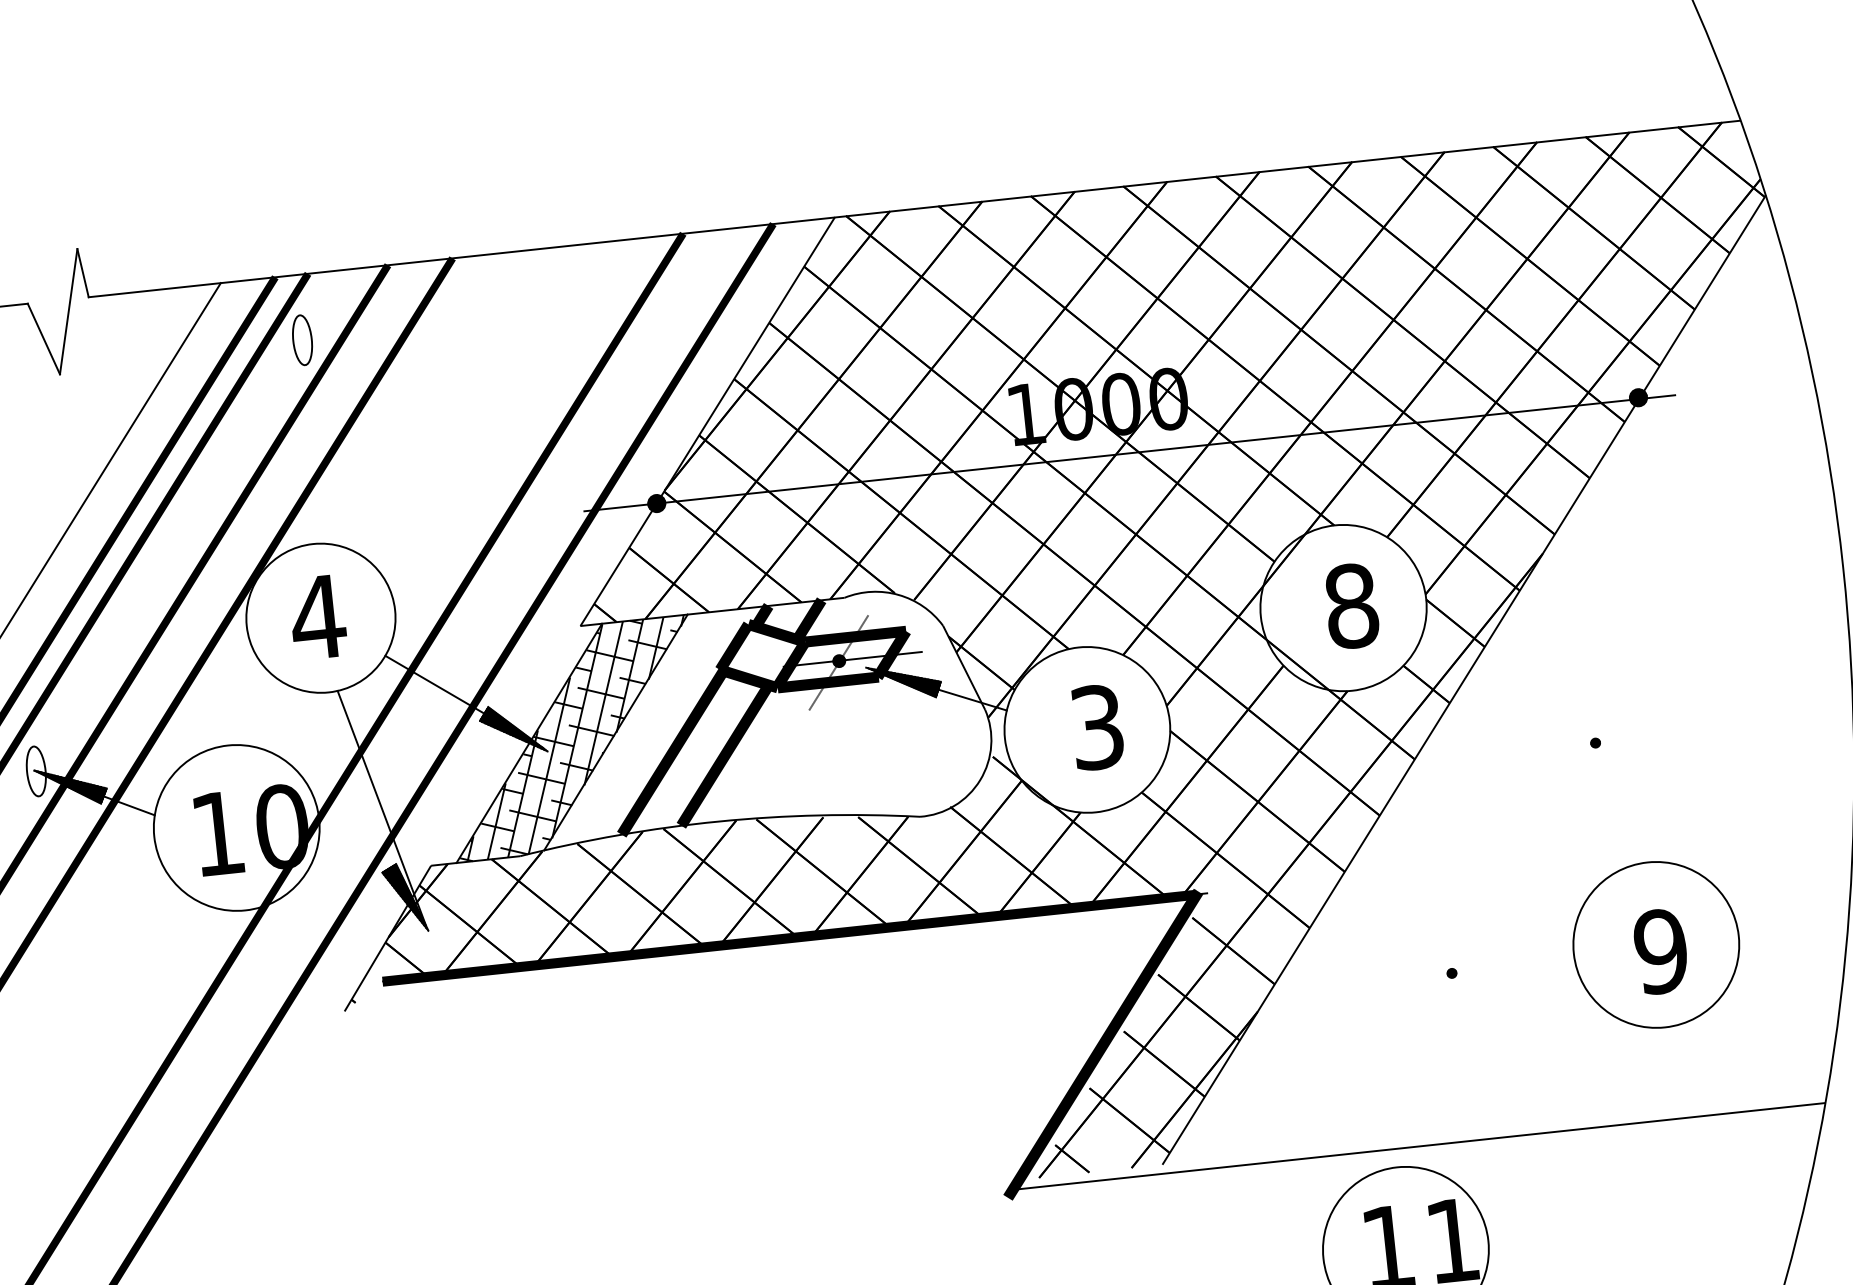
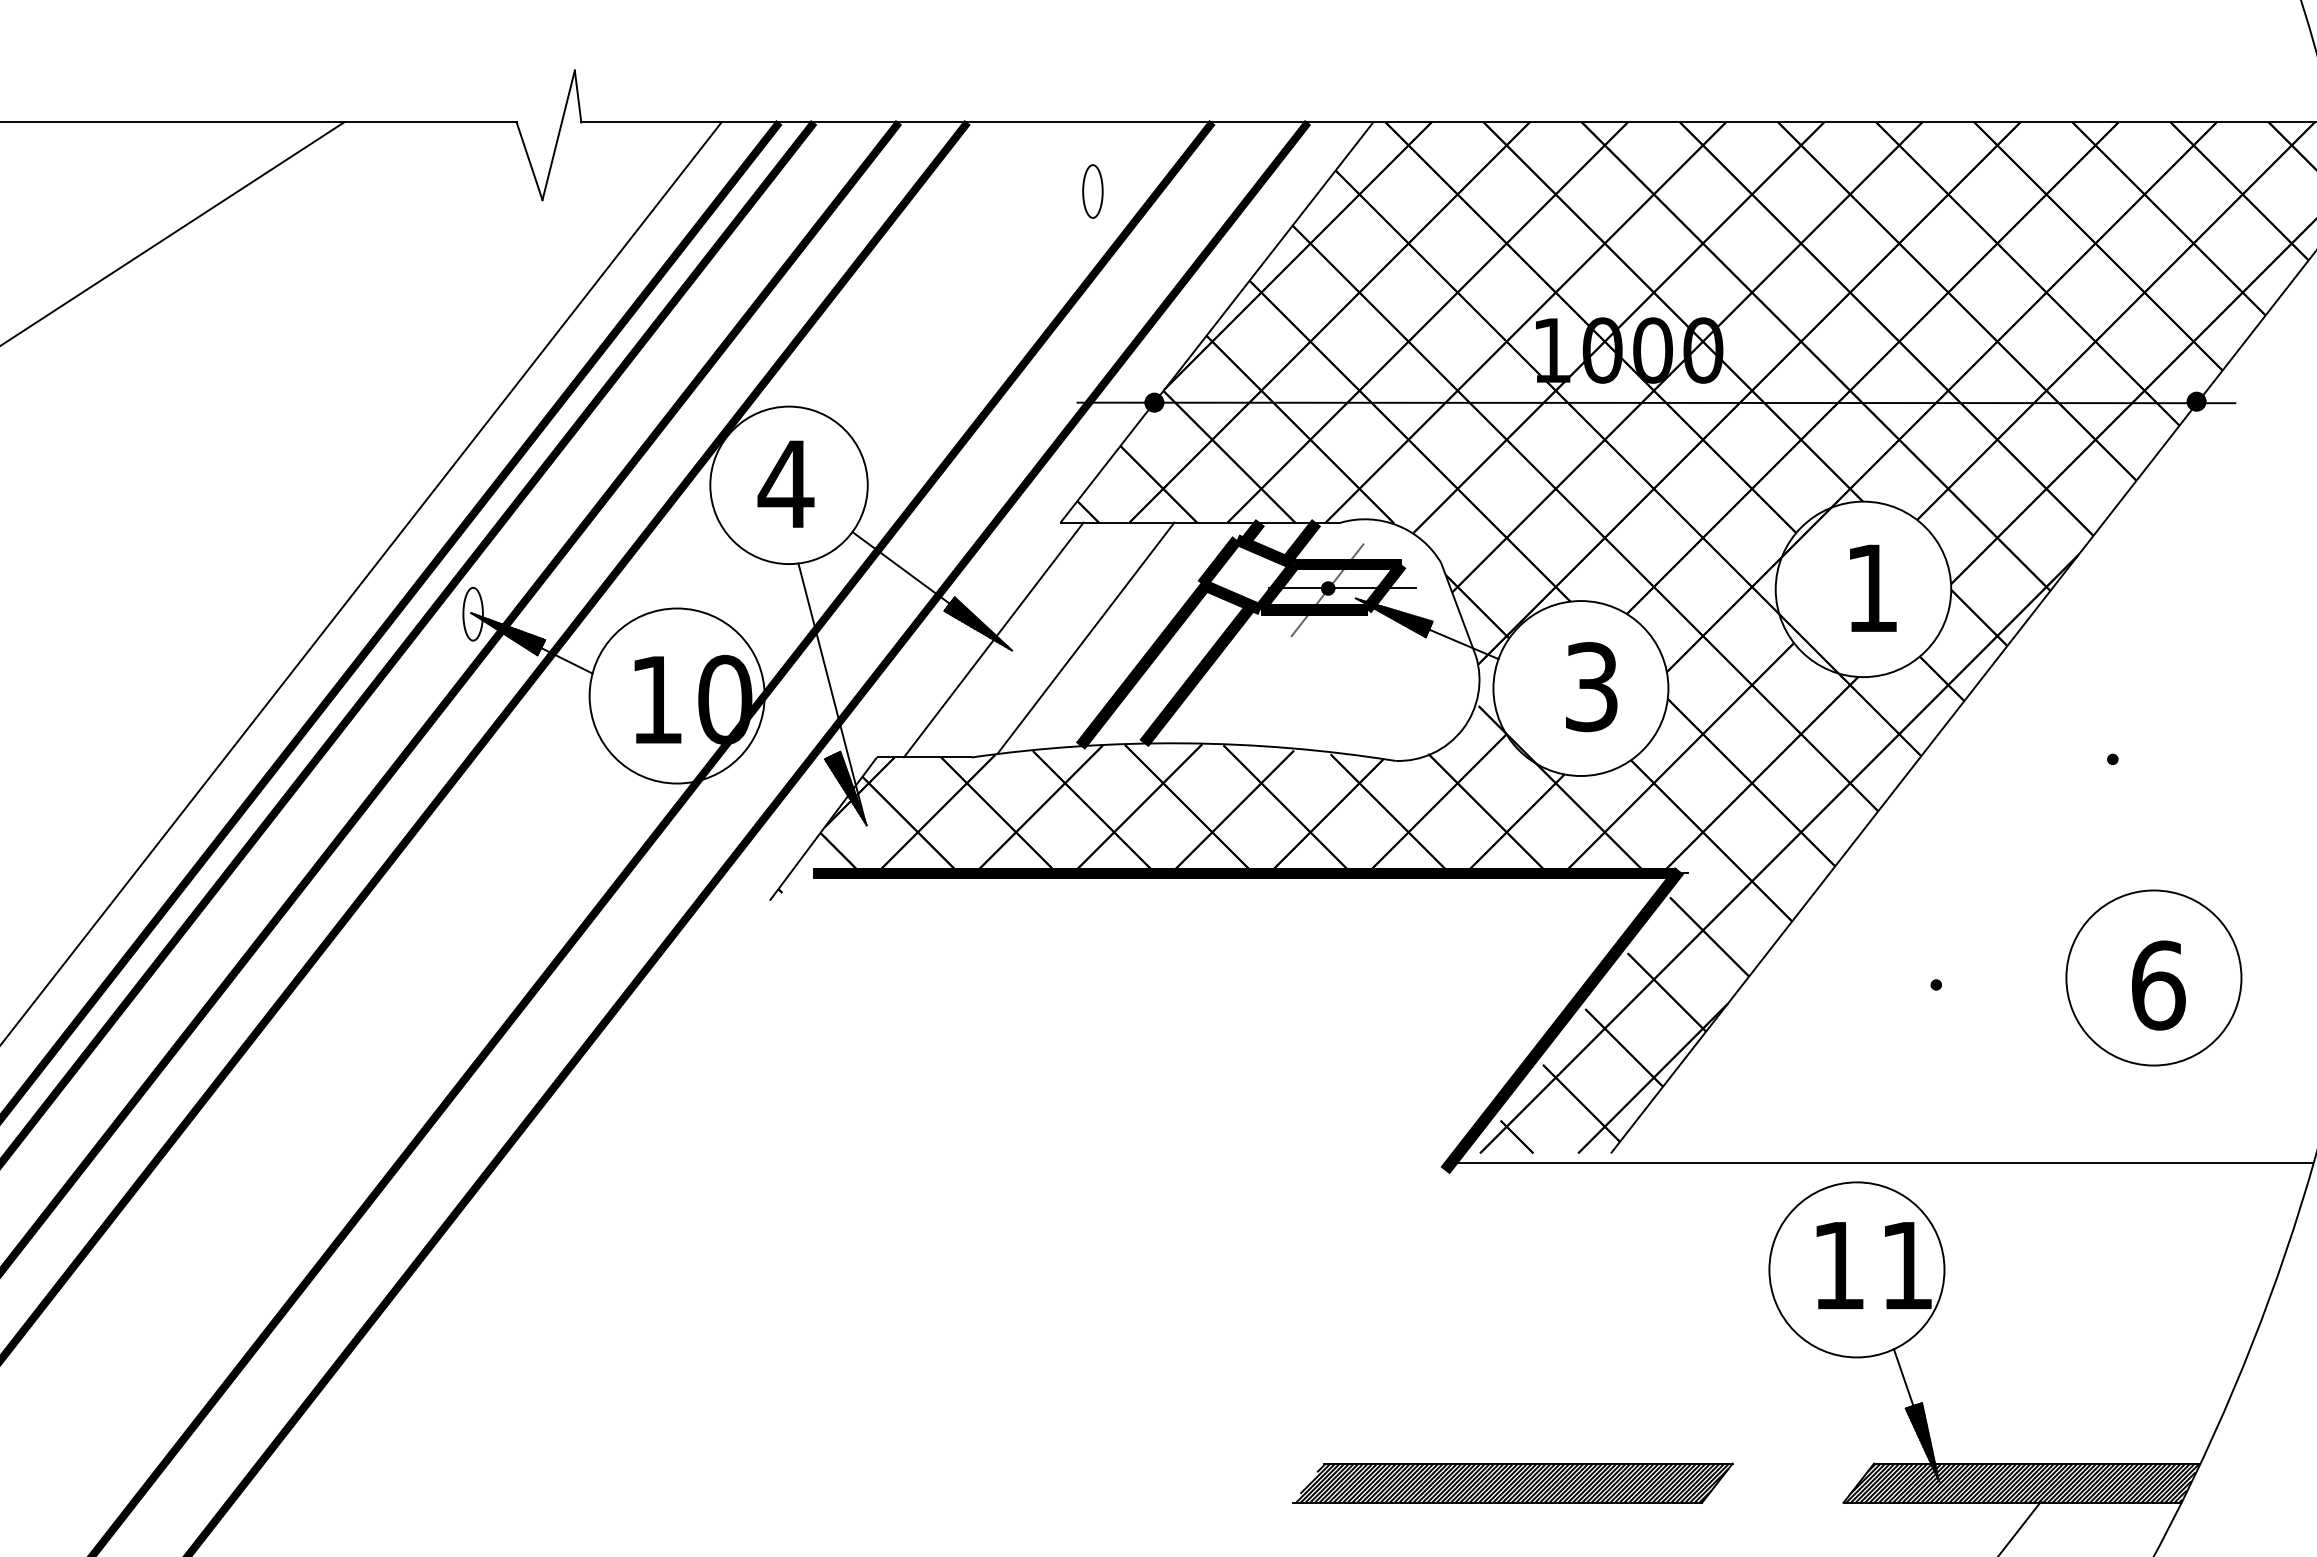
part: (302, 340) -> (1092, 191), moved
text: (1351, 606) -> (1872, 588), 8 -> 1
hatch: (572, 738) -> (1039, 639), removed
text: (1661, 951) -> (2158, 985), 9 -> 6

